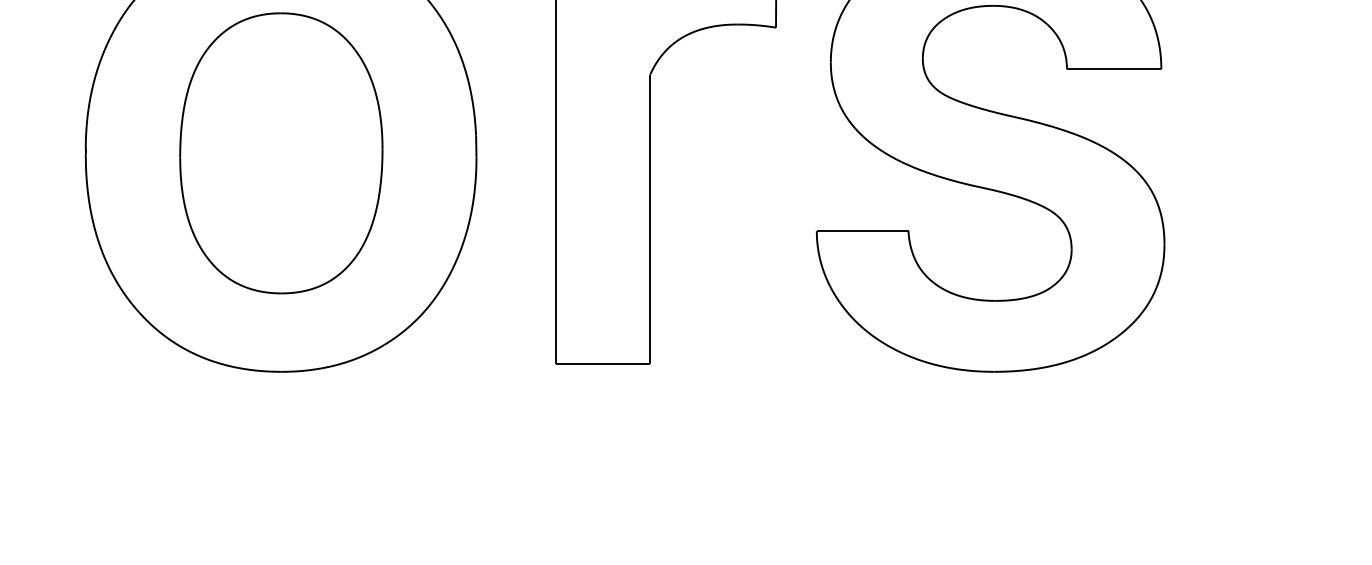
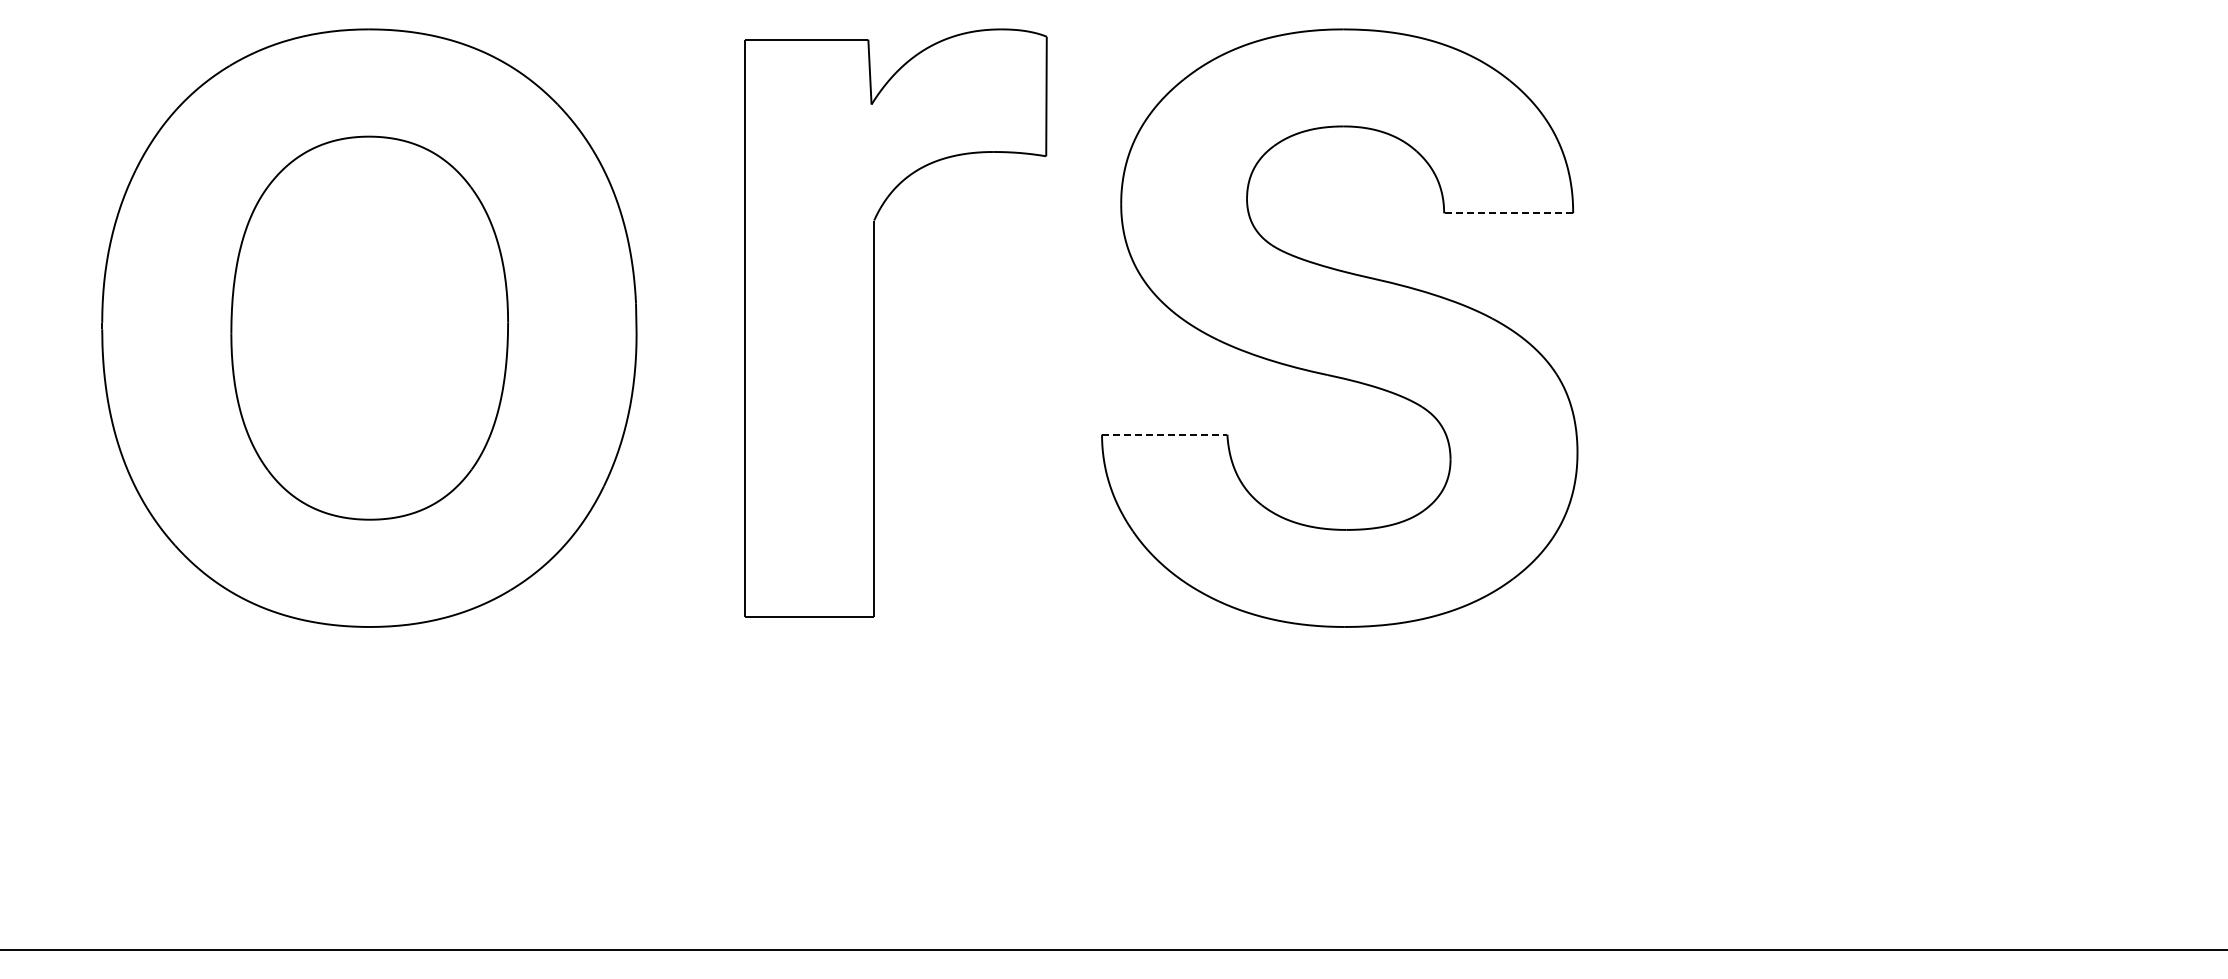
line: (1114, 69) -> (1508, 213), solid -> dashed
line: (862, 231) -> (1164, 434), solid -> dashed

